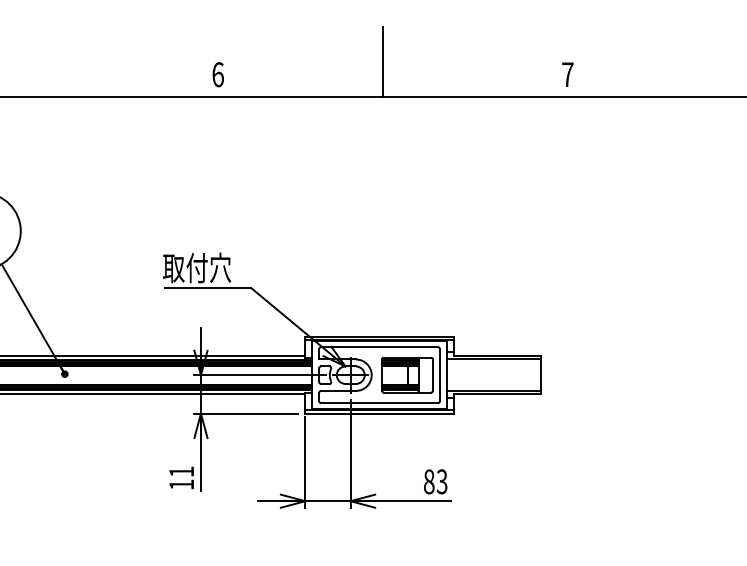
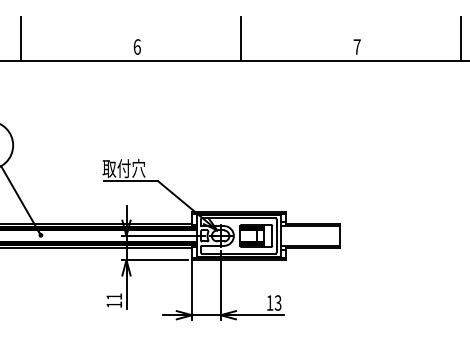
line: (34, 62) -> (21, 39), added
line: (732, 62) -> (460, 39), added
text: (428, 480) -> (269, 302), 83 -> 13

